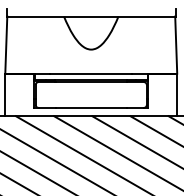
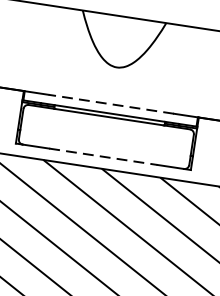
line: (91, 73) -> (111, 104), solid -> dashed
line: (91, 107) -> (103, 156), solid -> dashed

